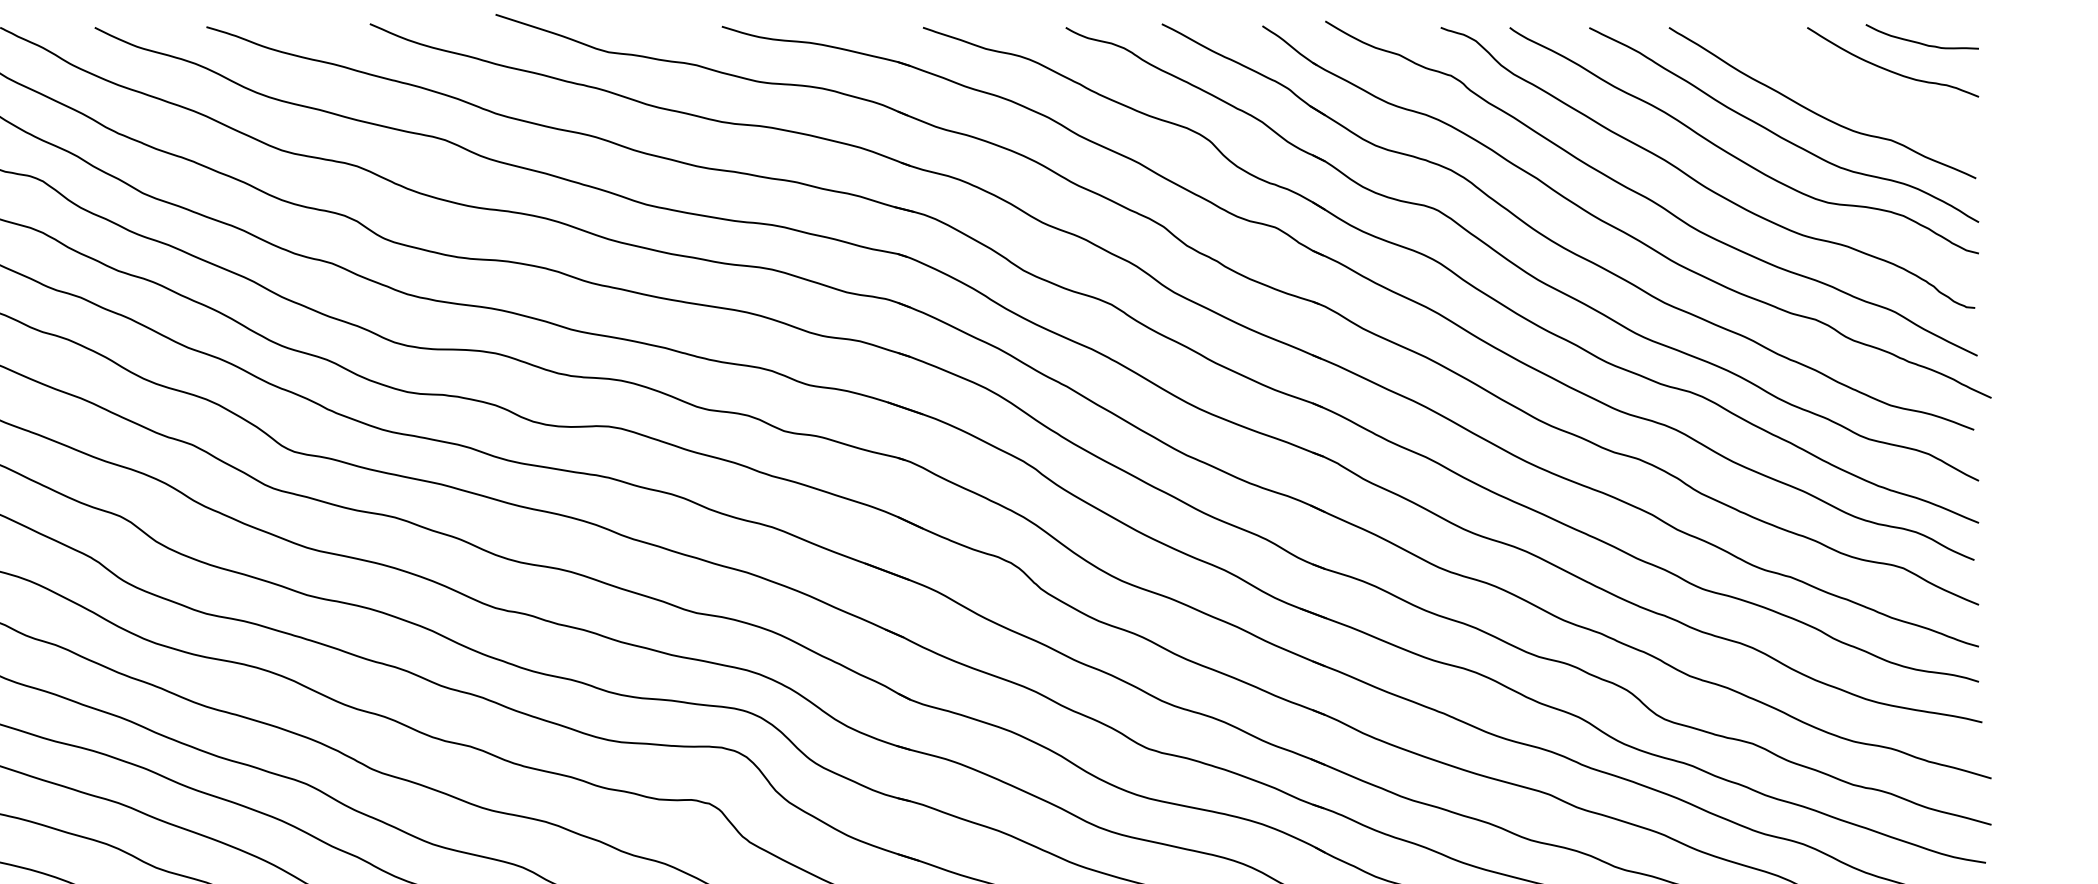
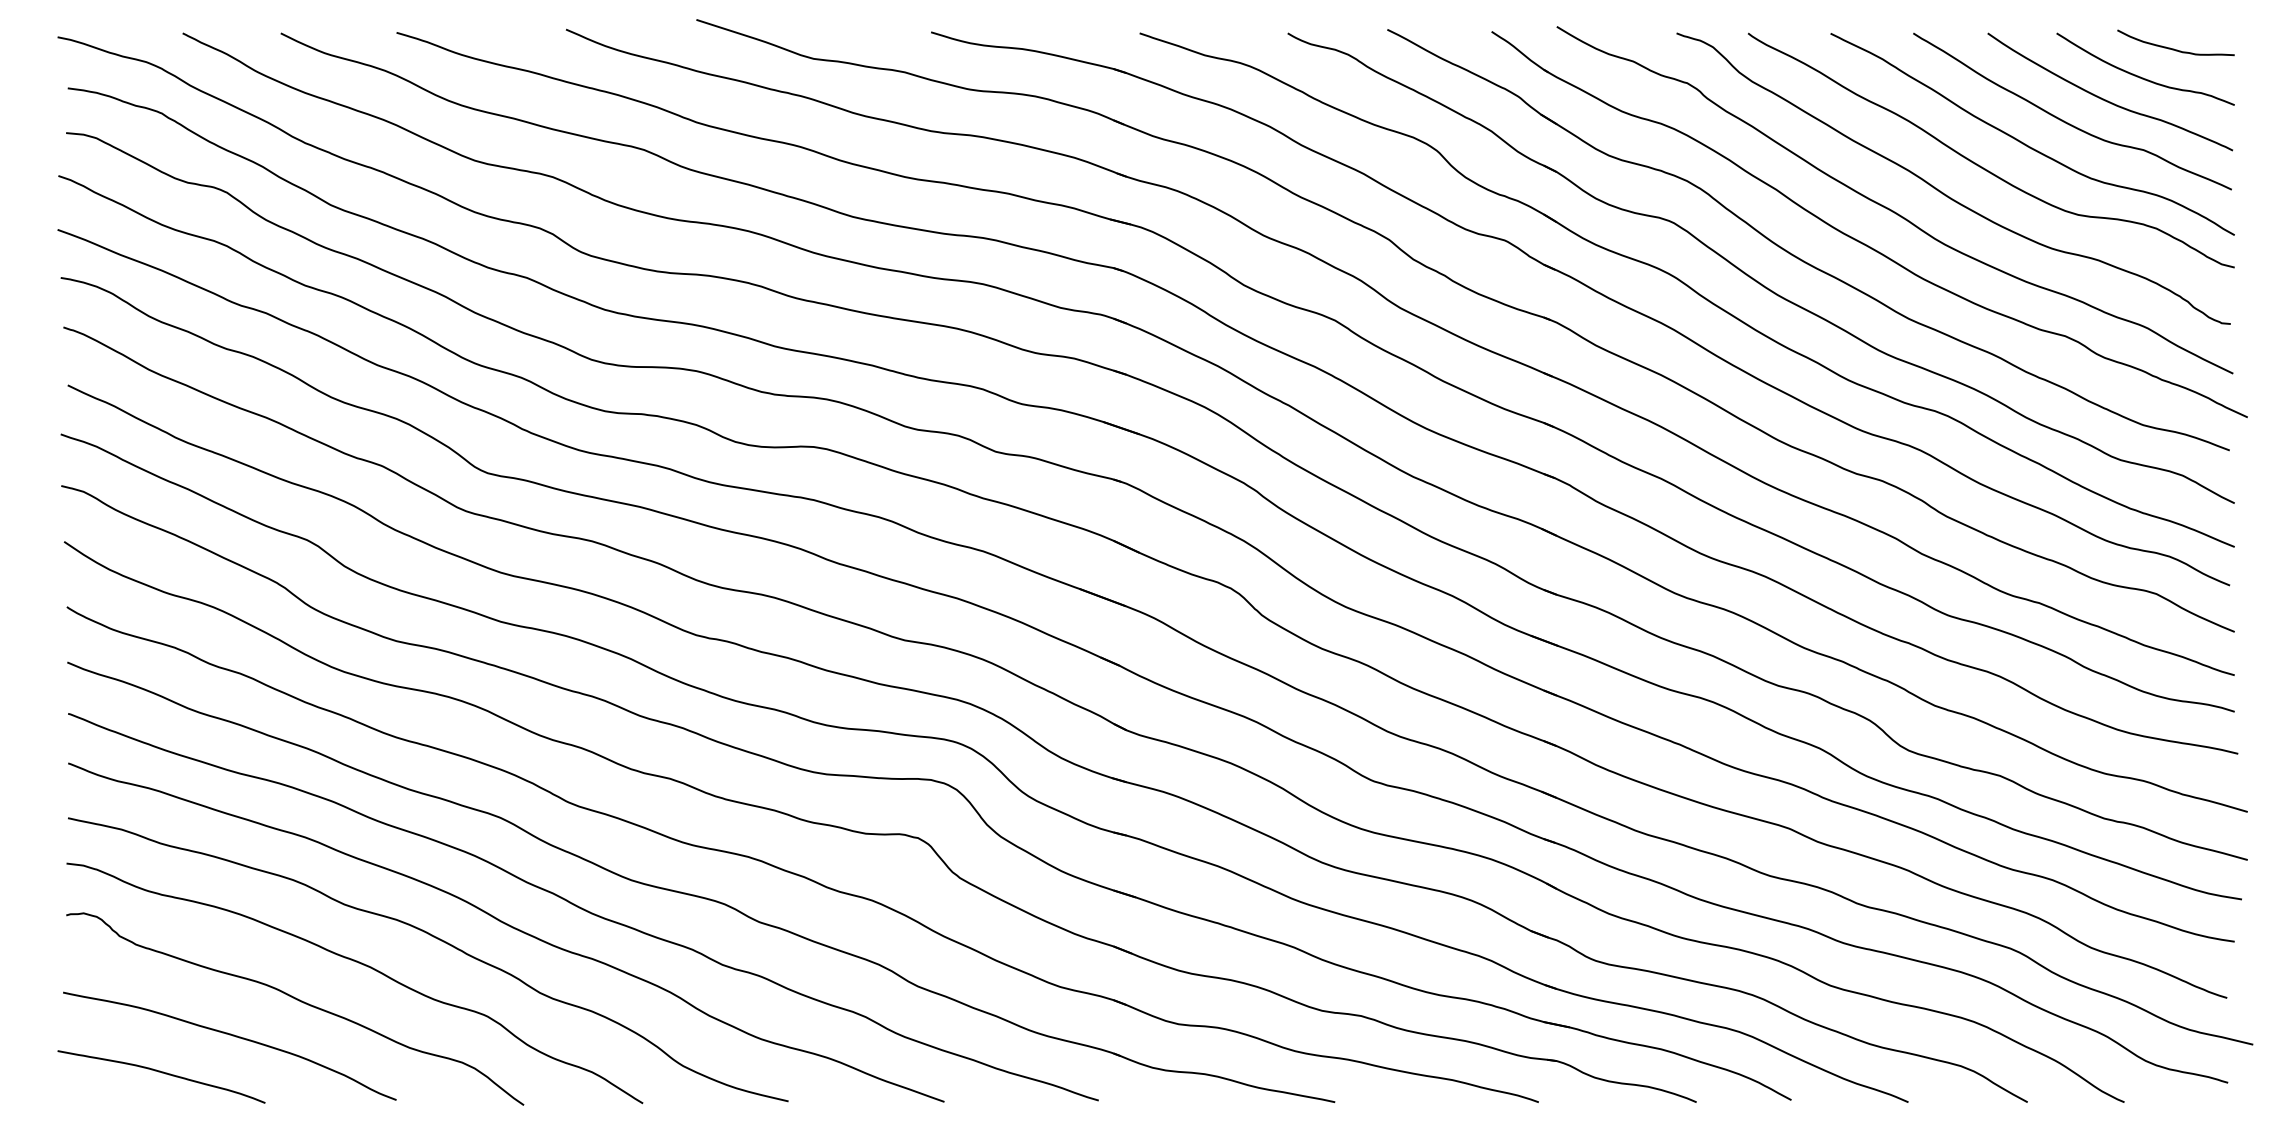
curve: (1857, 92) -> (2108, 100), added

